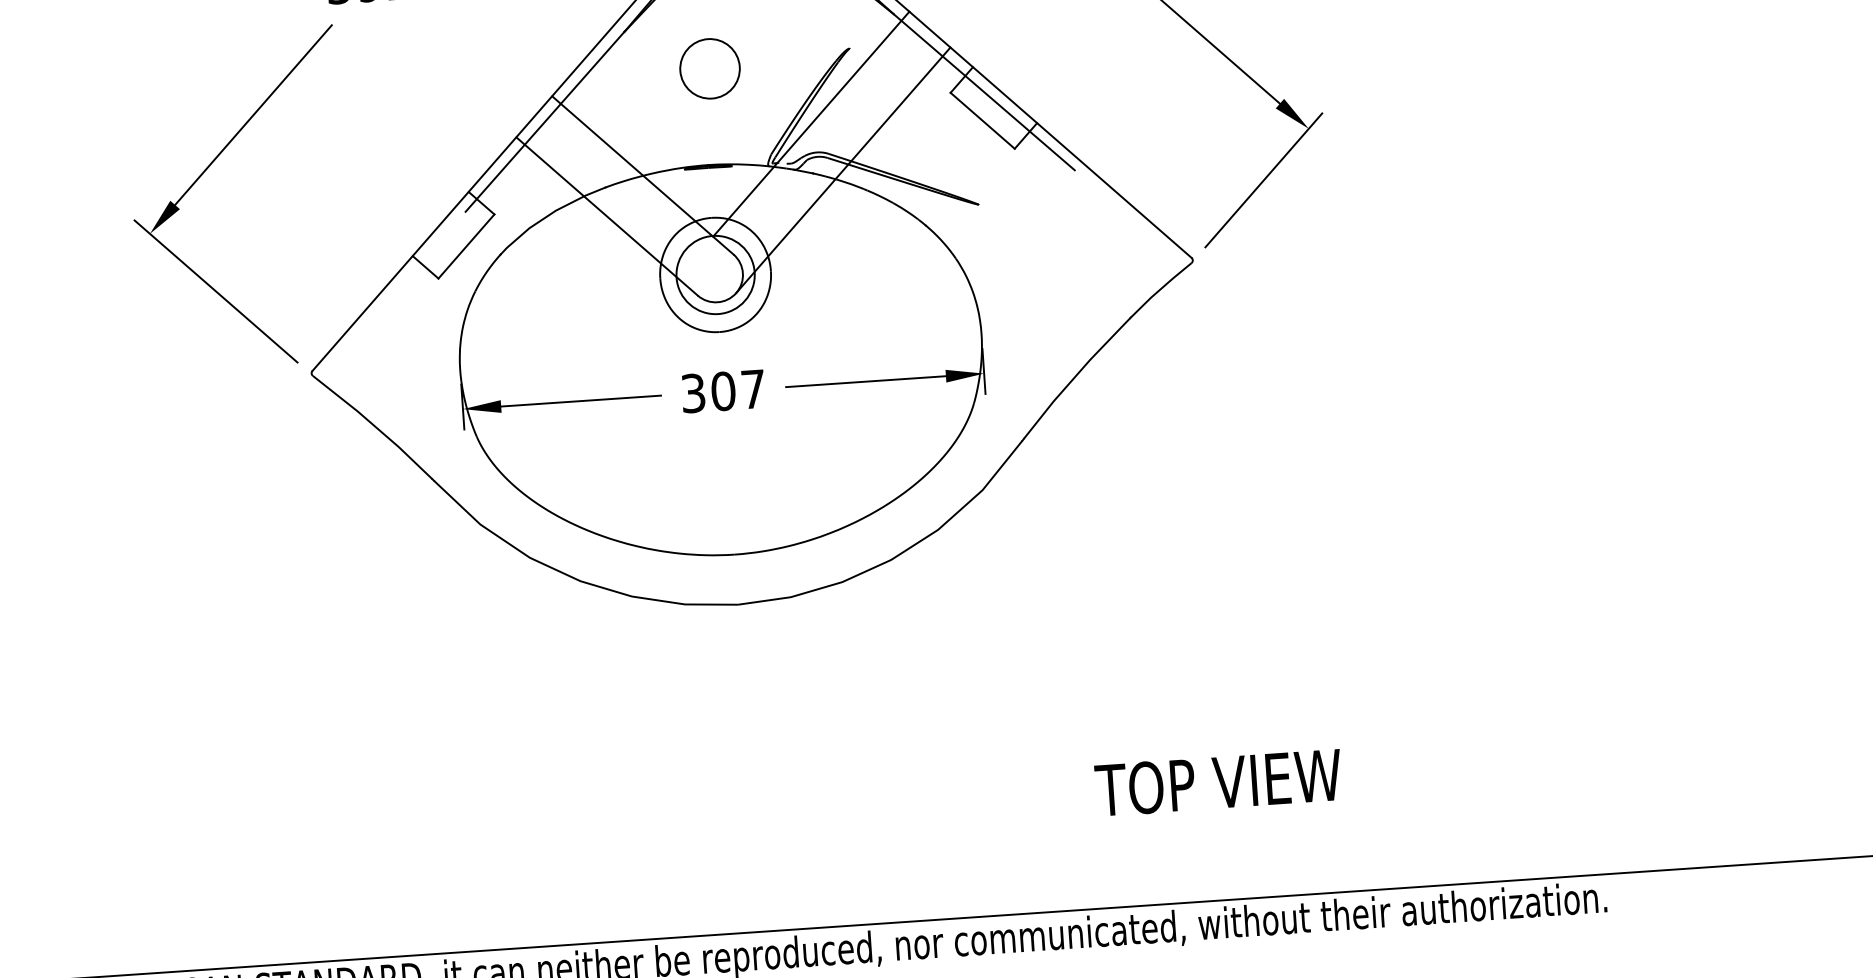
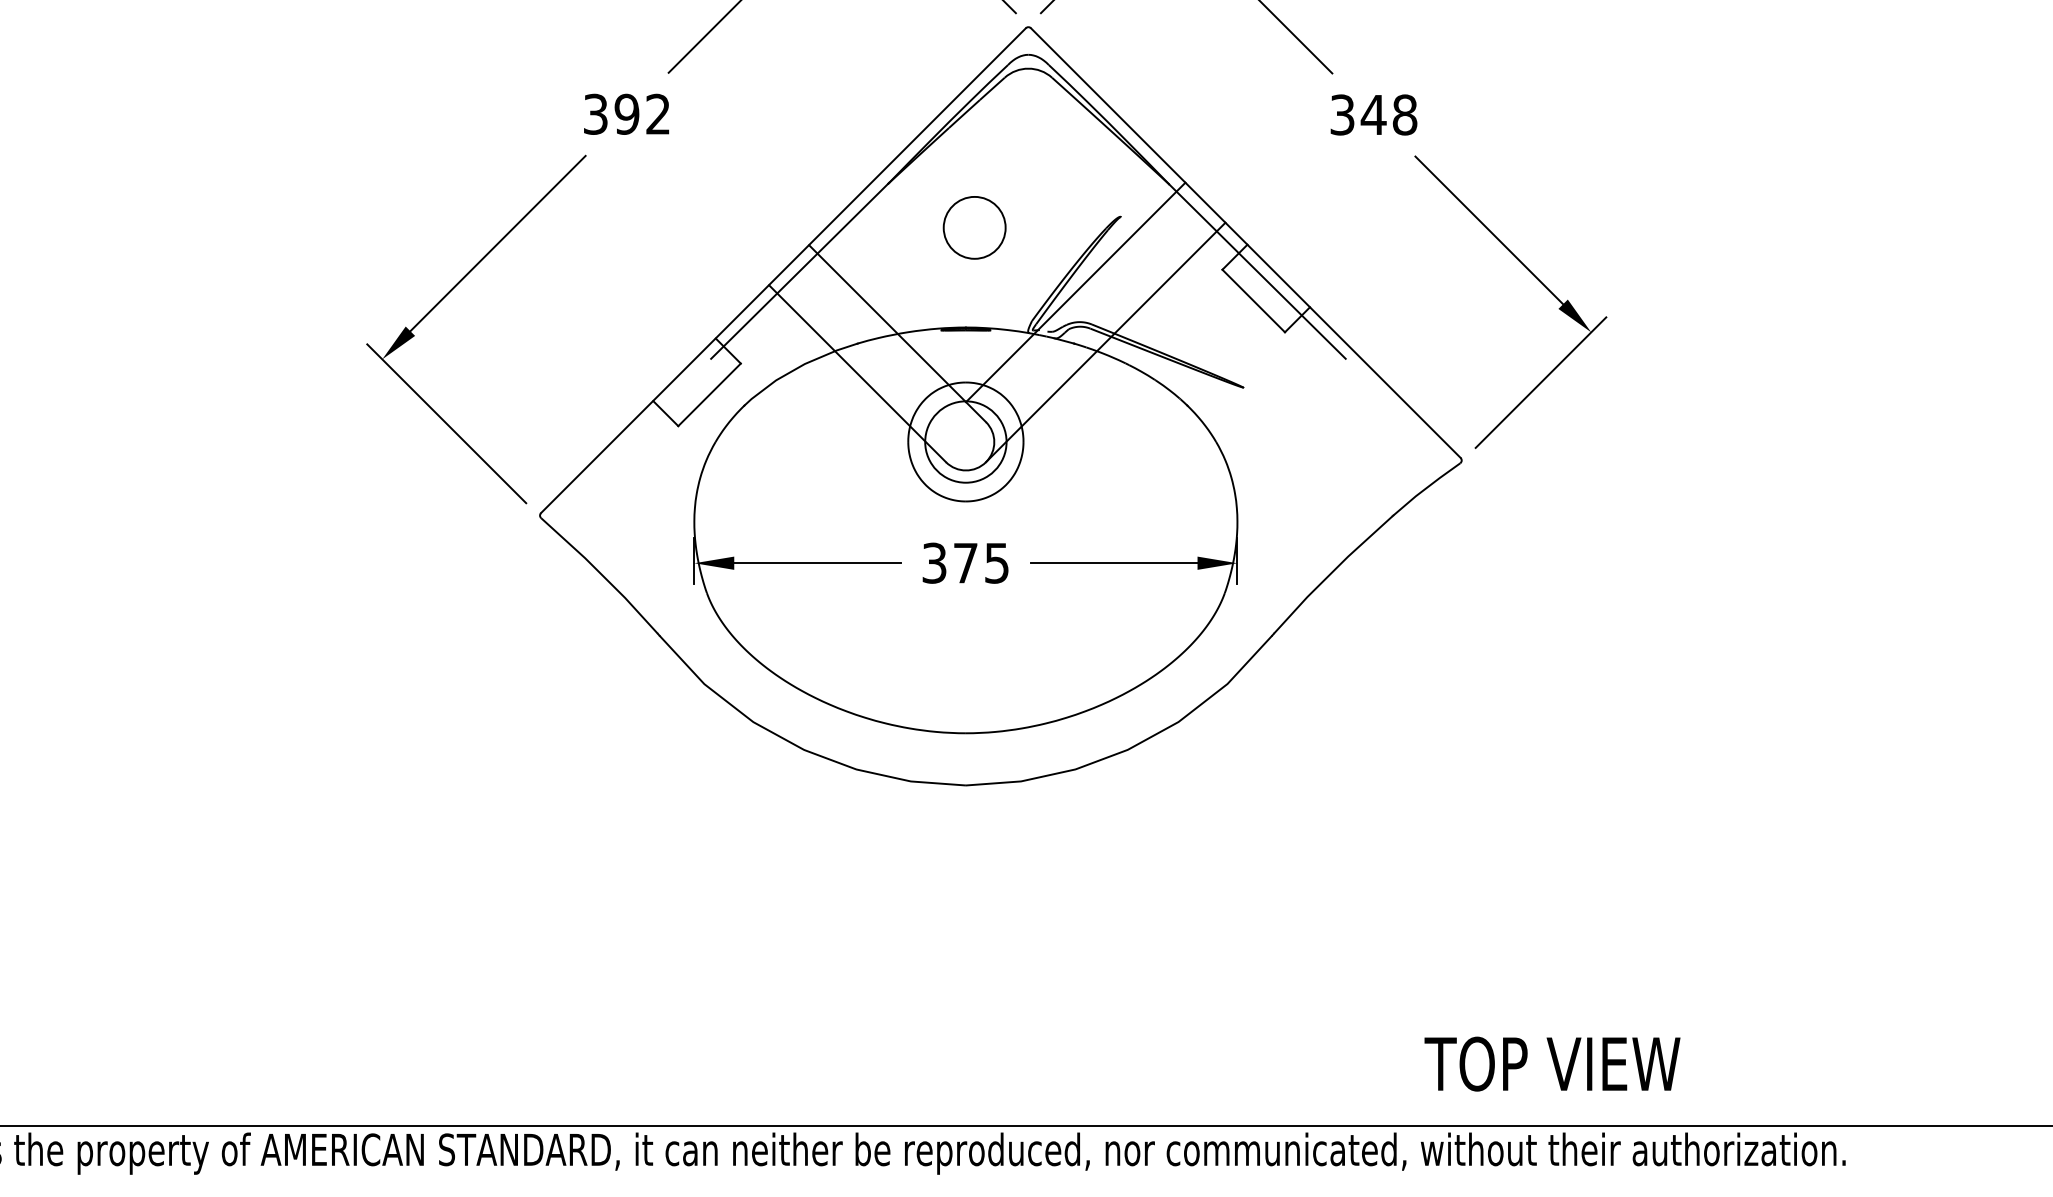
text: (737, 389) -> (980, 562), 307 -> 375
text: (1218, 782) -> (1552, 1063), moved

